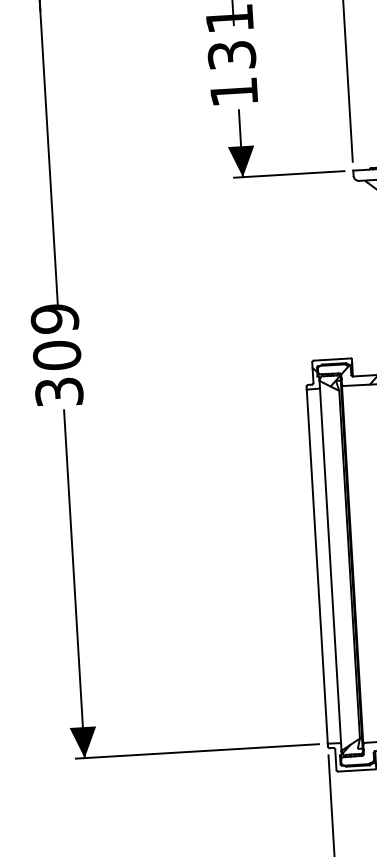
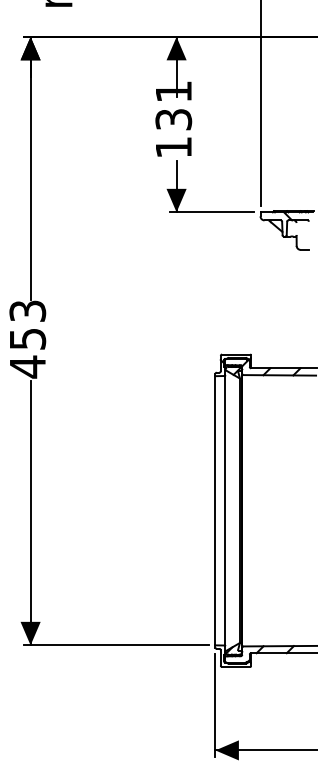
text: (56, 356) -> (27, 339), 309 -> 453

